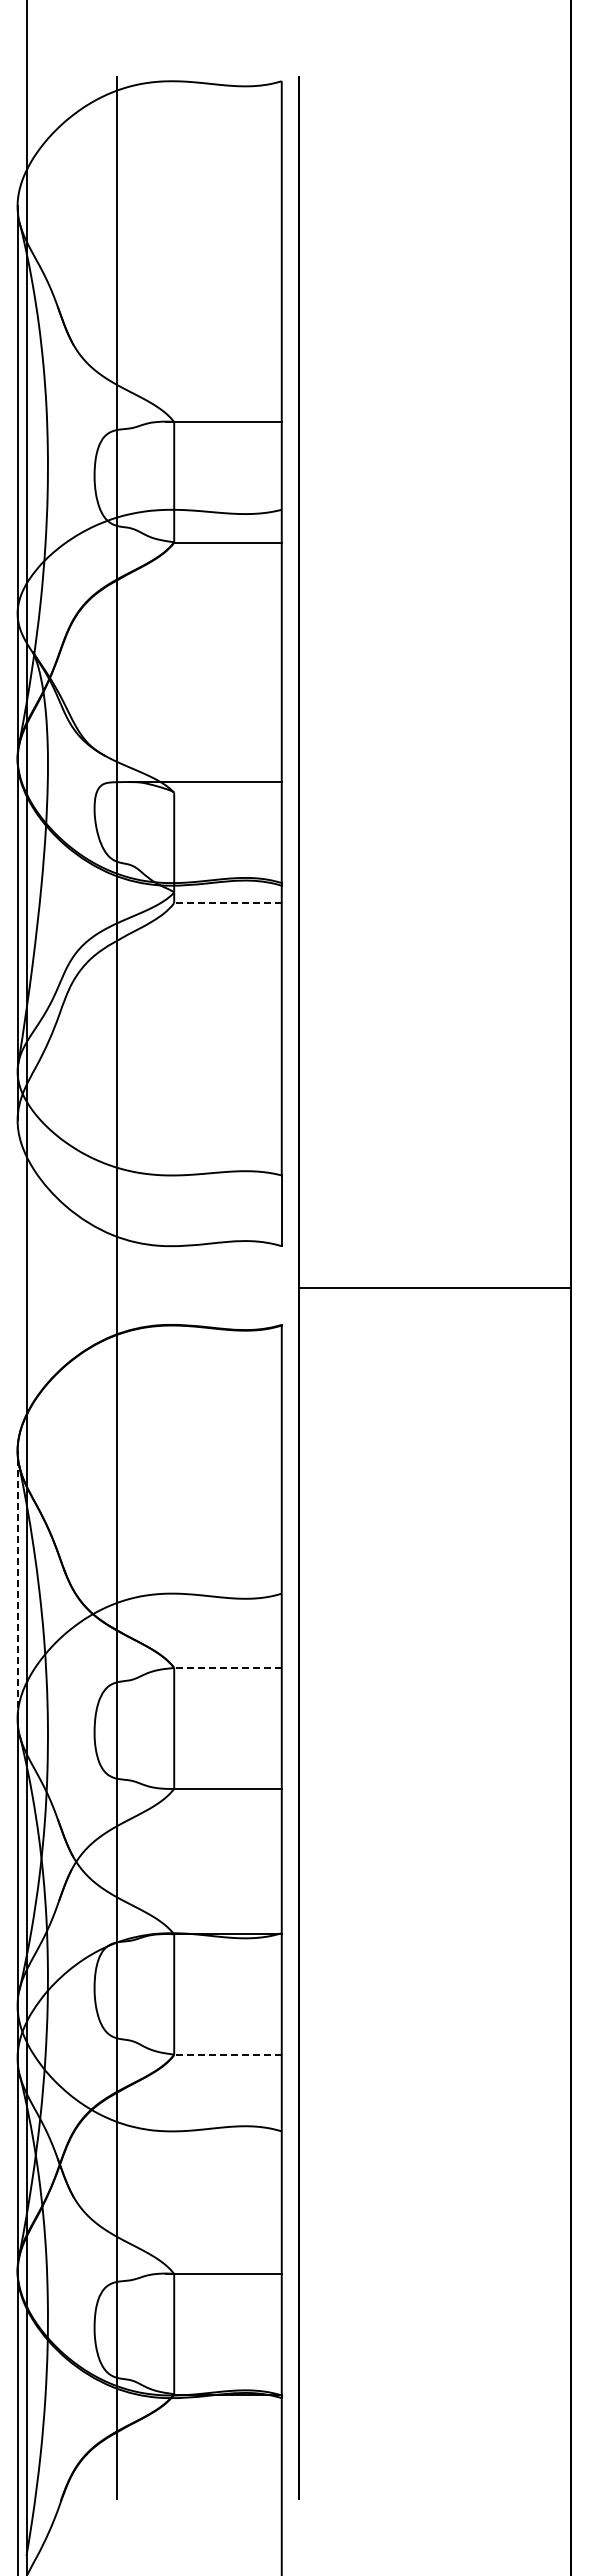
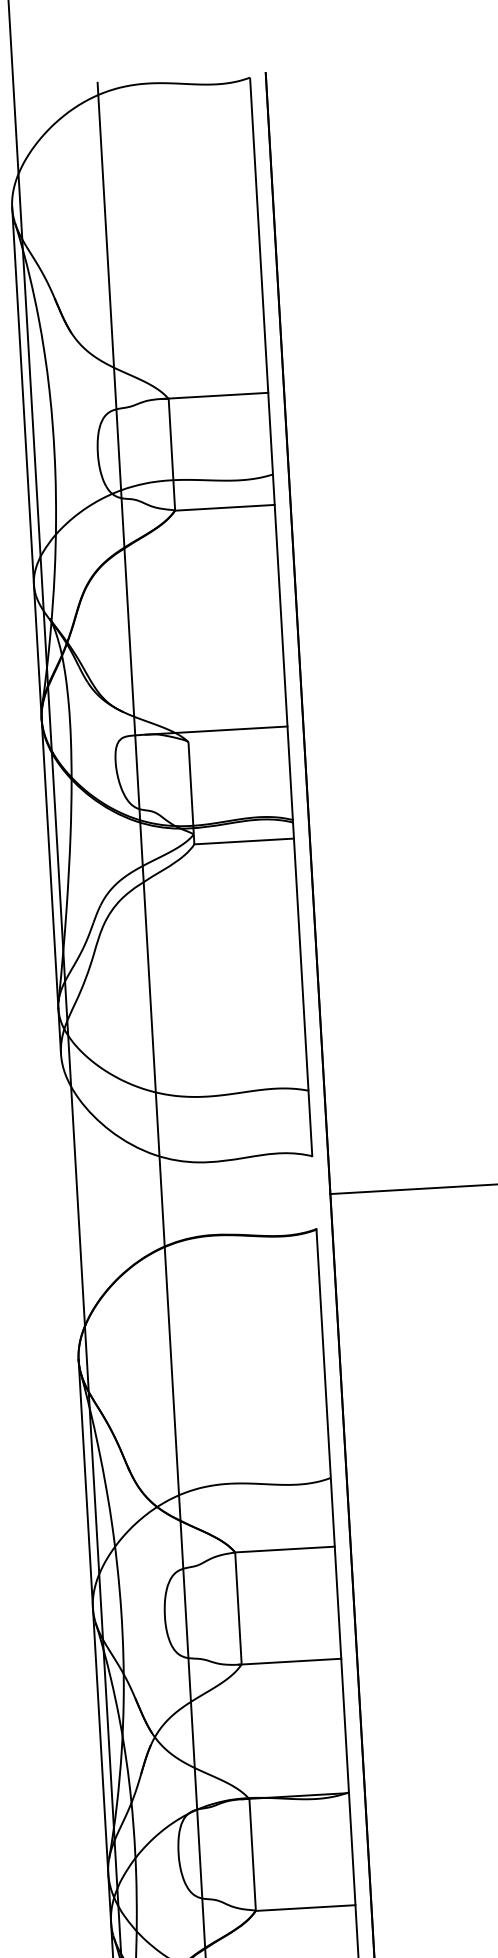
line: (227, 903) -> (243, 841), dashed -> solid
line: (17, 1584) -> (85, 1483), dashed -> solid
line: (227, 1667) -> (284, 1549), dashed -> solid
line: (227, 2055) -> (305, 1908), dashed -> solid

